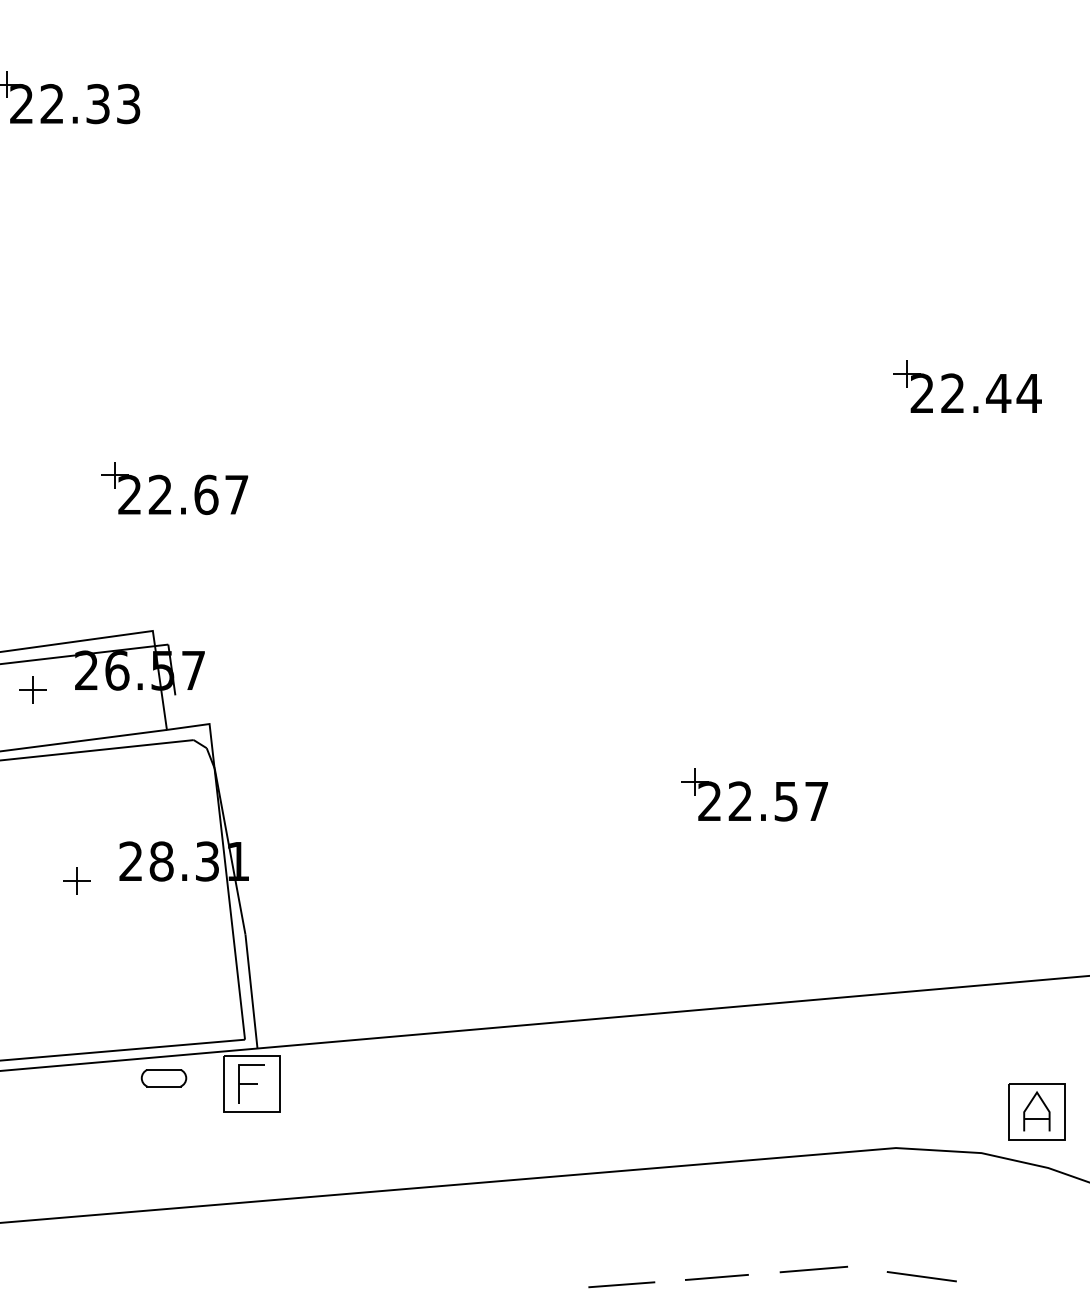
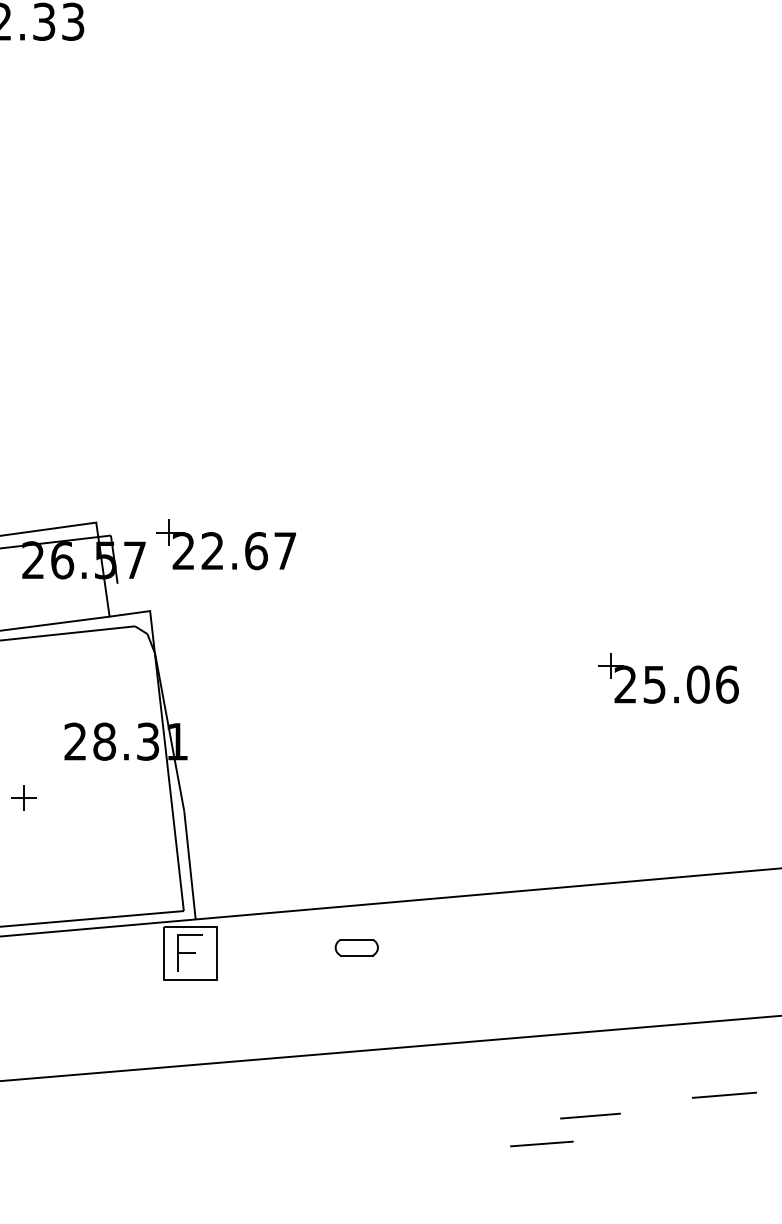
part: (174, 488) -> (226, 544), moved
text: (778, 801) -> (690, 684), 22.57 -> 25.06
part: (76, 880) -> (23, 797), moved
part: (163, 1078) -> (356, 947), moved
line: (813, 1269) -> (724, 1095), moved
line: (716, 1277) -> (590, 1116), moved

